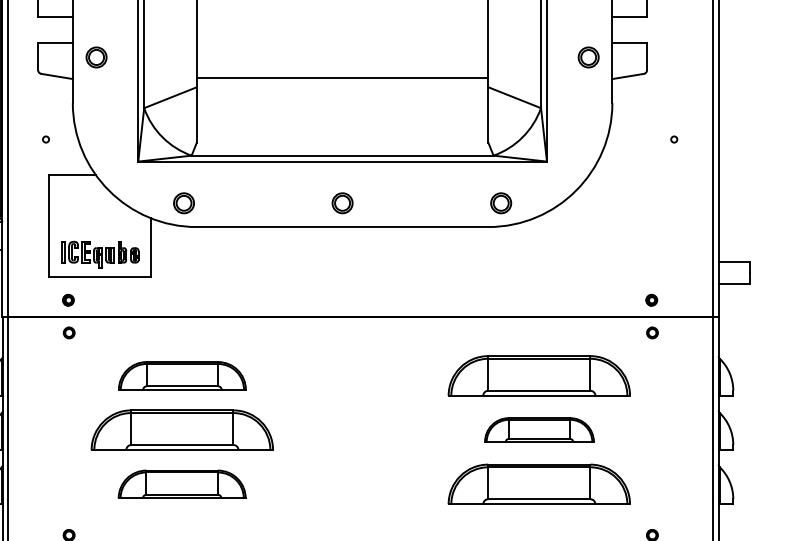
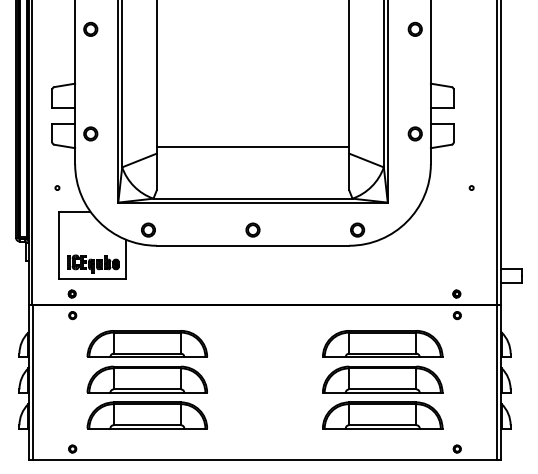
part: (182, 375) -> (147, 343), size x1.43
part: (538, 429) -> (382, 379), size x1.67
part: (181, 484) -> (146, 415), size x1.43

